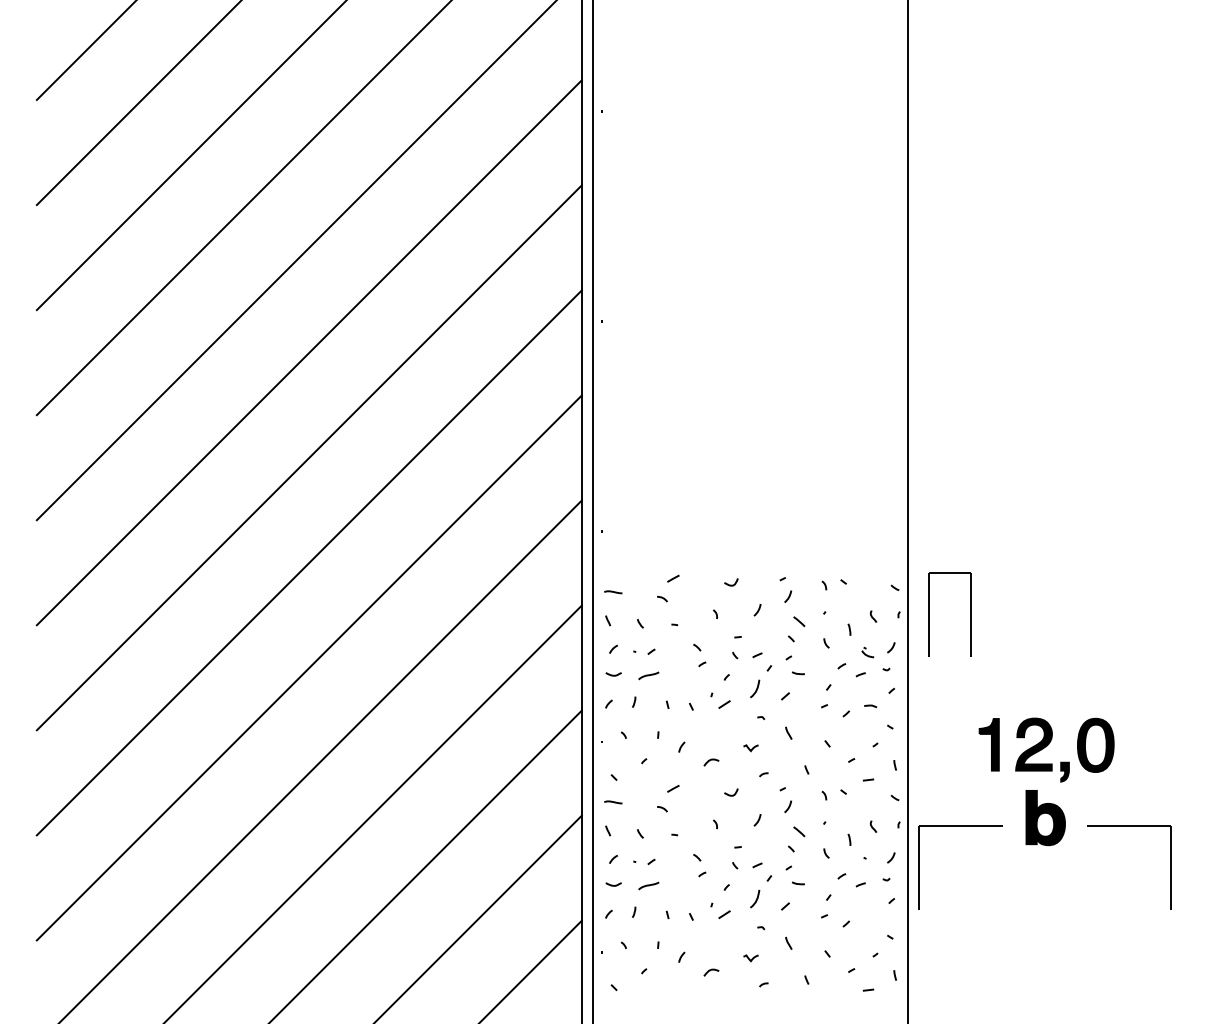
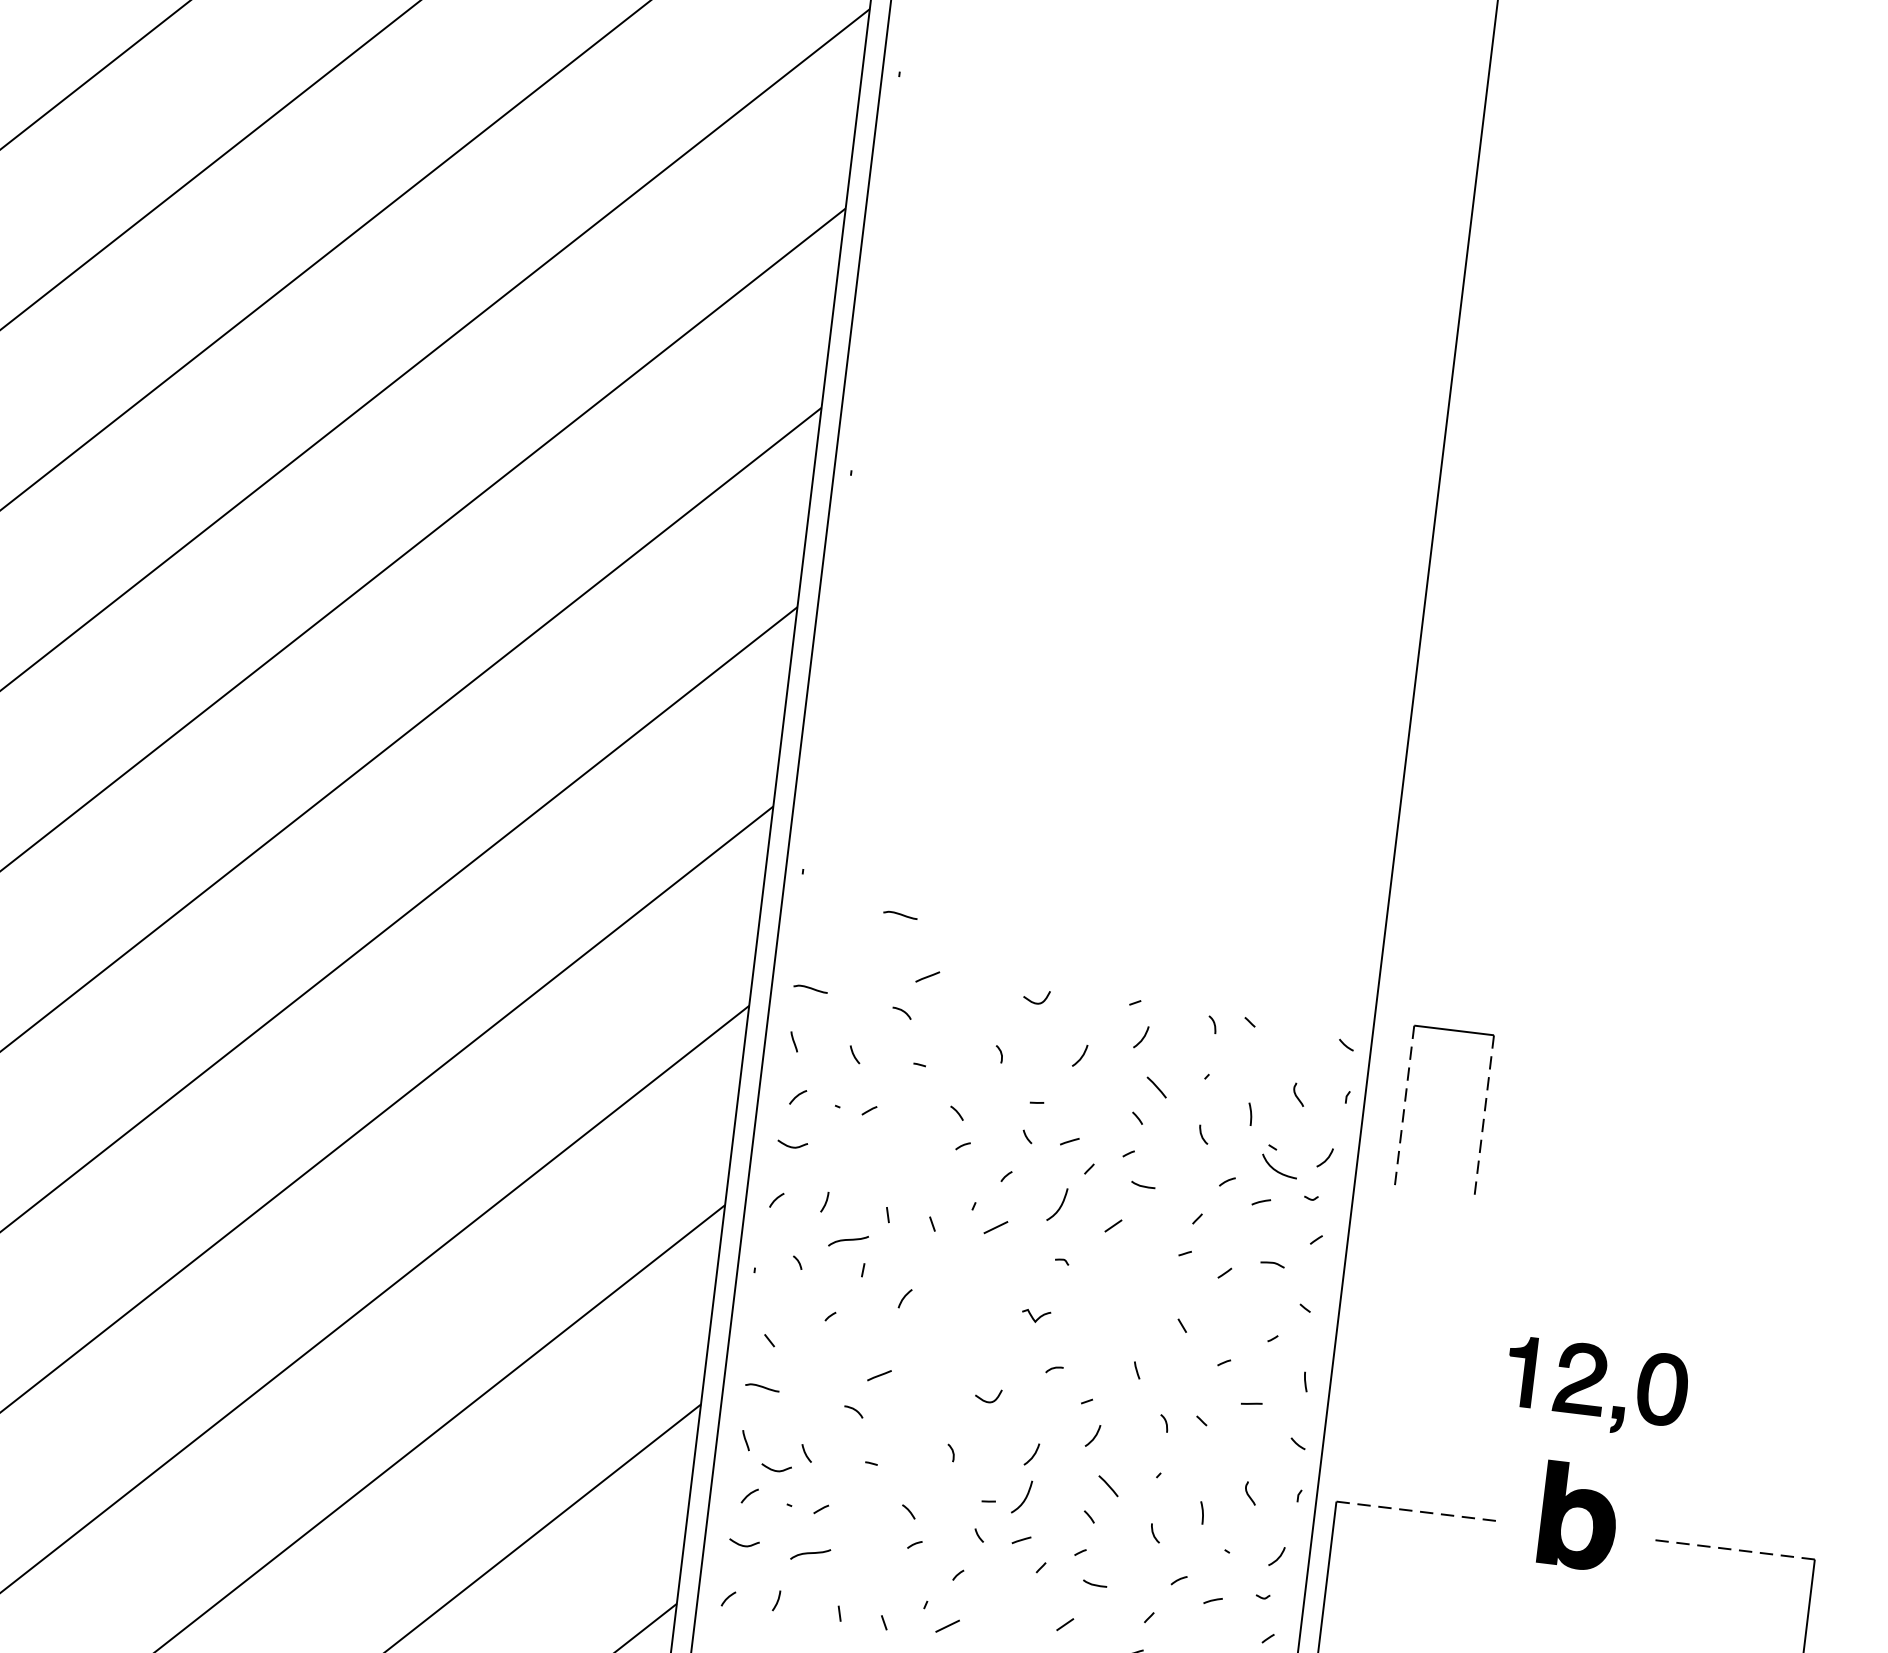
line: (655, 548) -> (900, 915), added
line: (929, 614) -> (1405, 1103), solid -> dashed
line: (971, 614) -> (1485, 1113), solid -> dashed
part: (867, 652) -> (1279, 1161), size x1.6
curve: (648, 675) -> (847, 1240), moved
line: (788, 732) -> (1110, 1295), removed
part: (1046, 749) -> (1596, 1386), size x0.7
curve: (711, 760) -> (958, 1330), removed
line: (960, 825) -> (1415, 1511), solid -> dashed
line: (1128, 825) -> (1734, 1549), solid -> dashed
curve: (624, 843) -> (774, 1468), added
curve: (756, 898) -> (1024, 1496), moved

